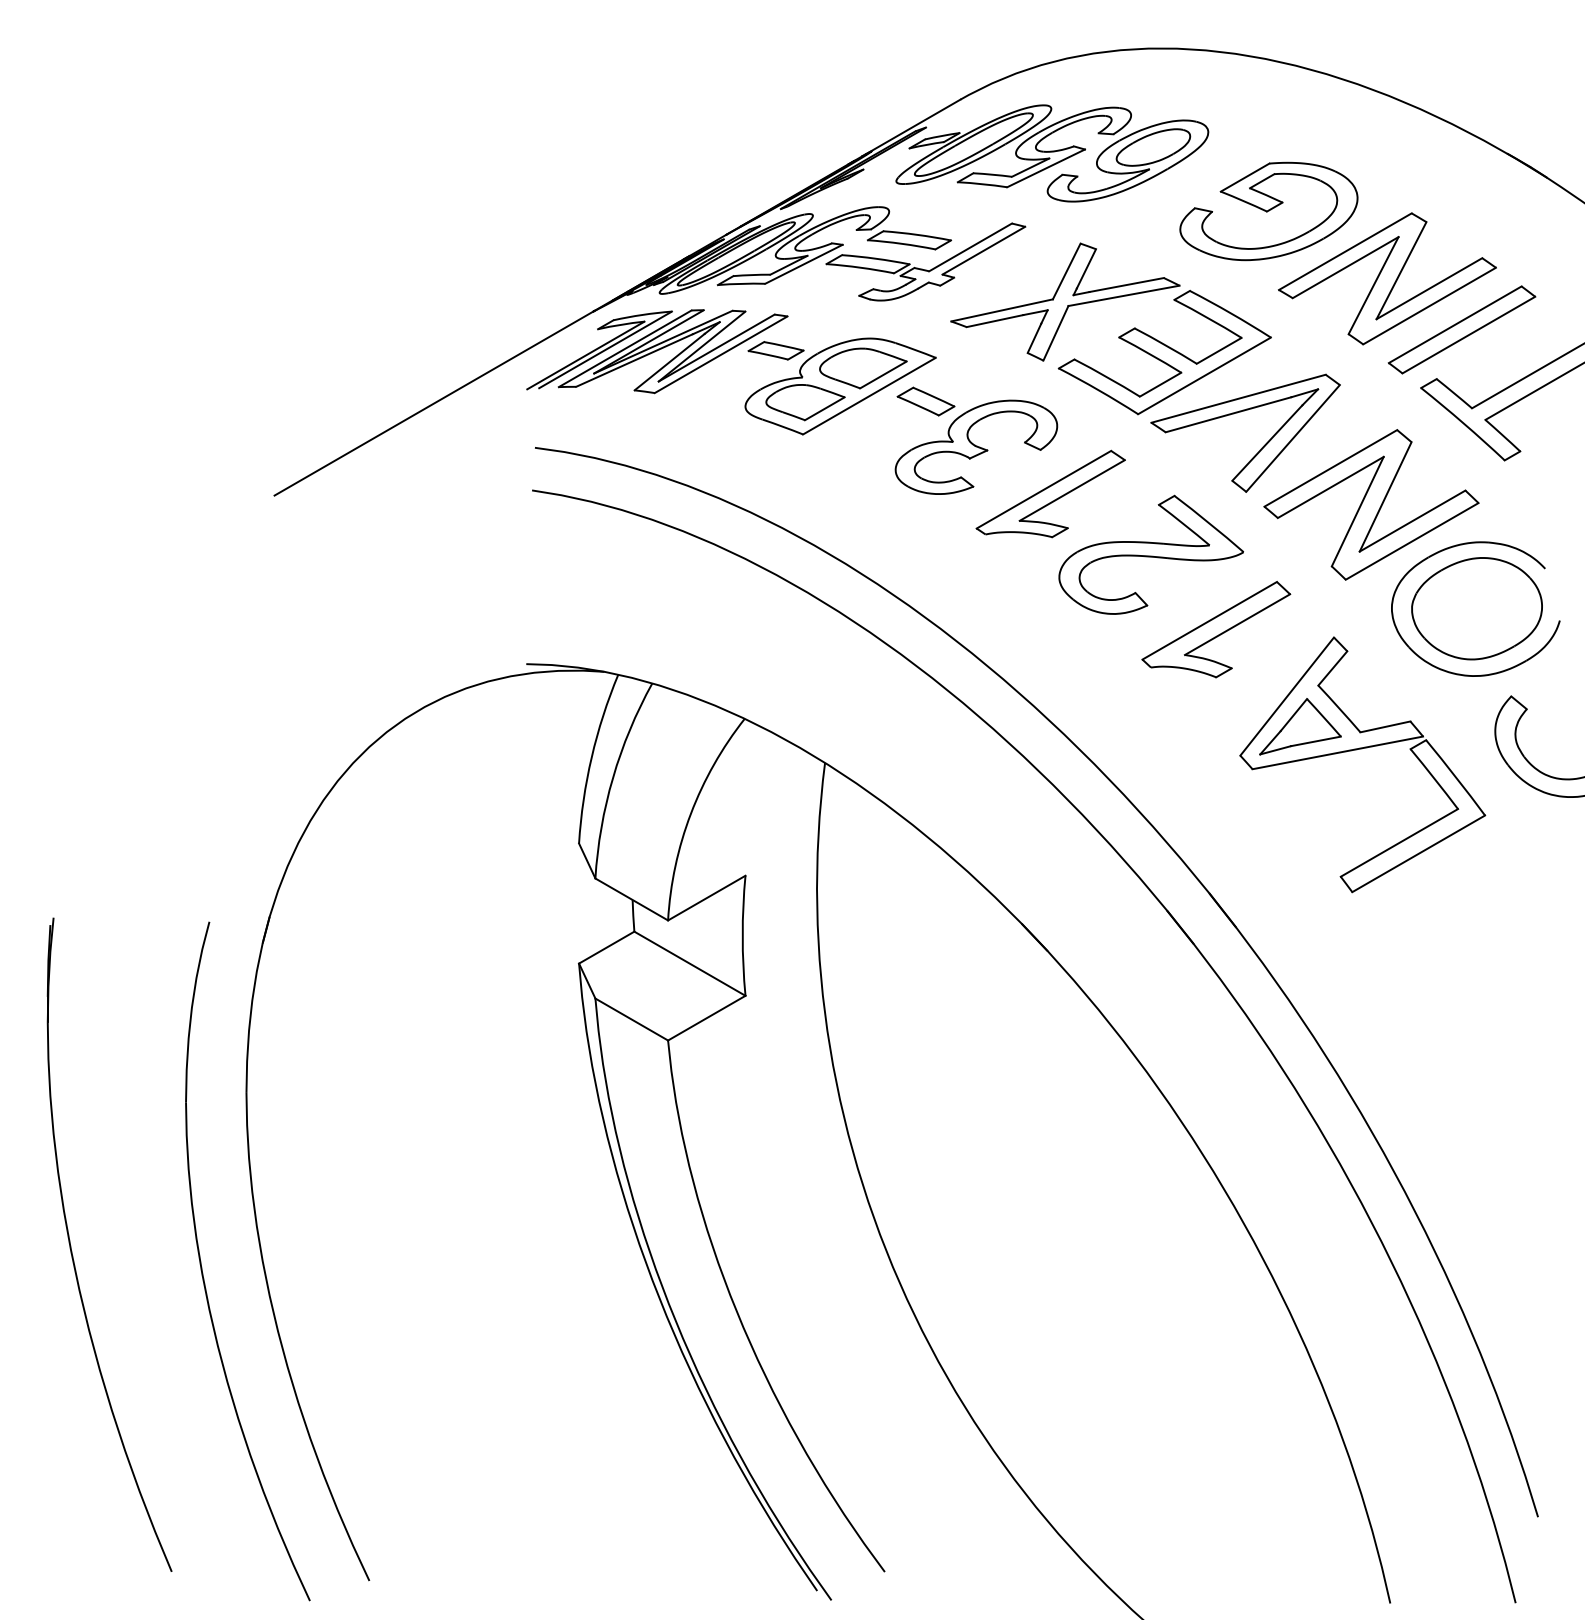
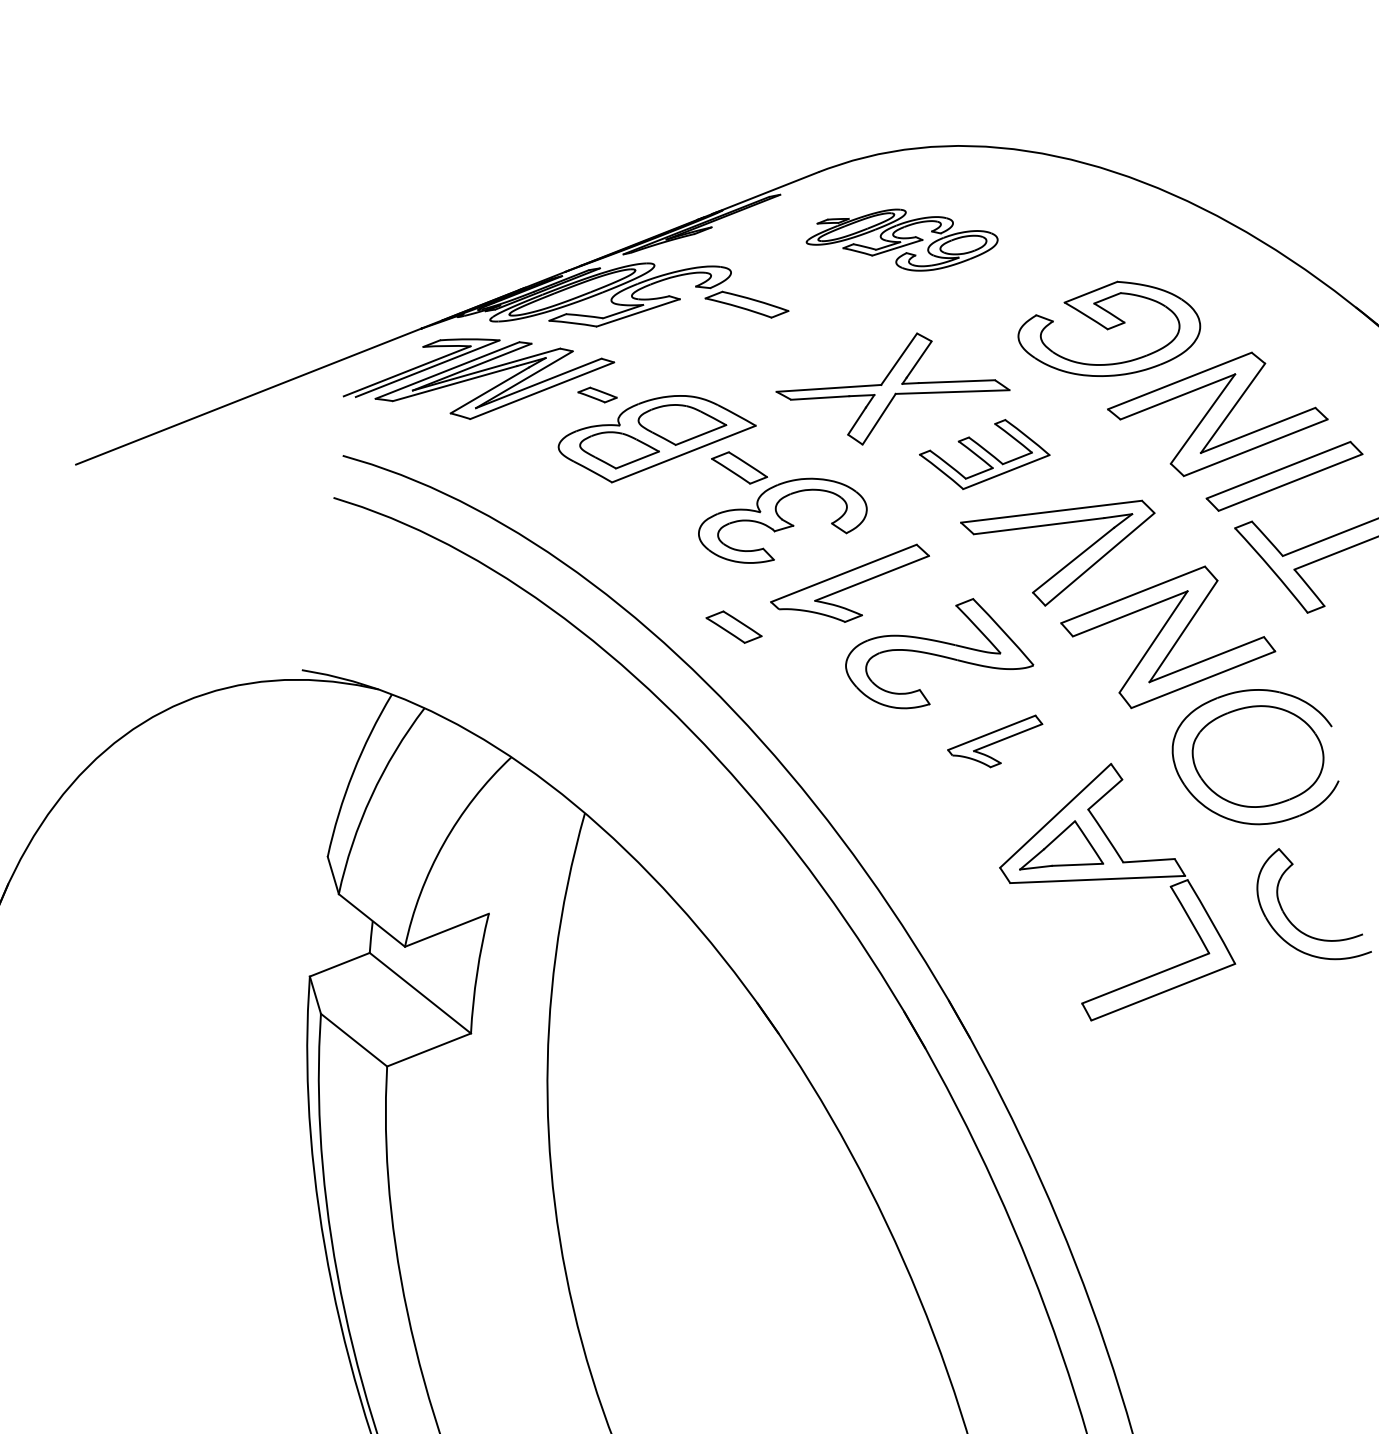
part: (1052, 153) -> (902, 239), size x0.6
part: (922, 268) -> (755, 334), removed
part: (775, 350) -> (597, 394), size x0.7
part: (1164, 352) -> (984, 454), size x0.6
part: (943, 558) -> (733, 626), added
part: (1216, 629) -> (995, 738), size x0.6

